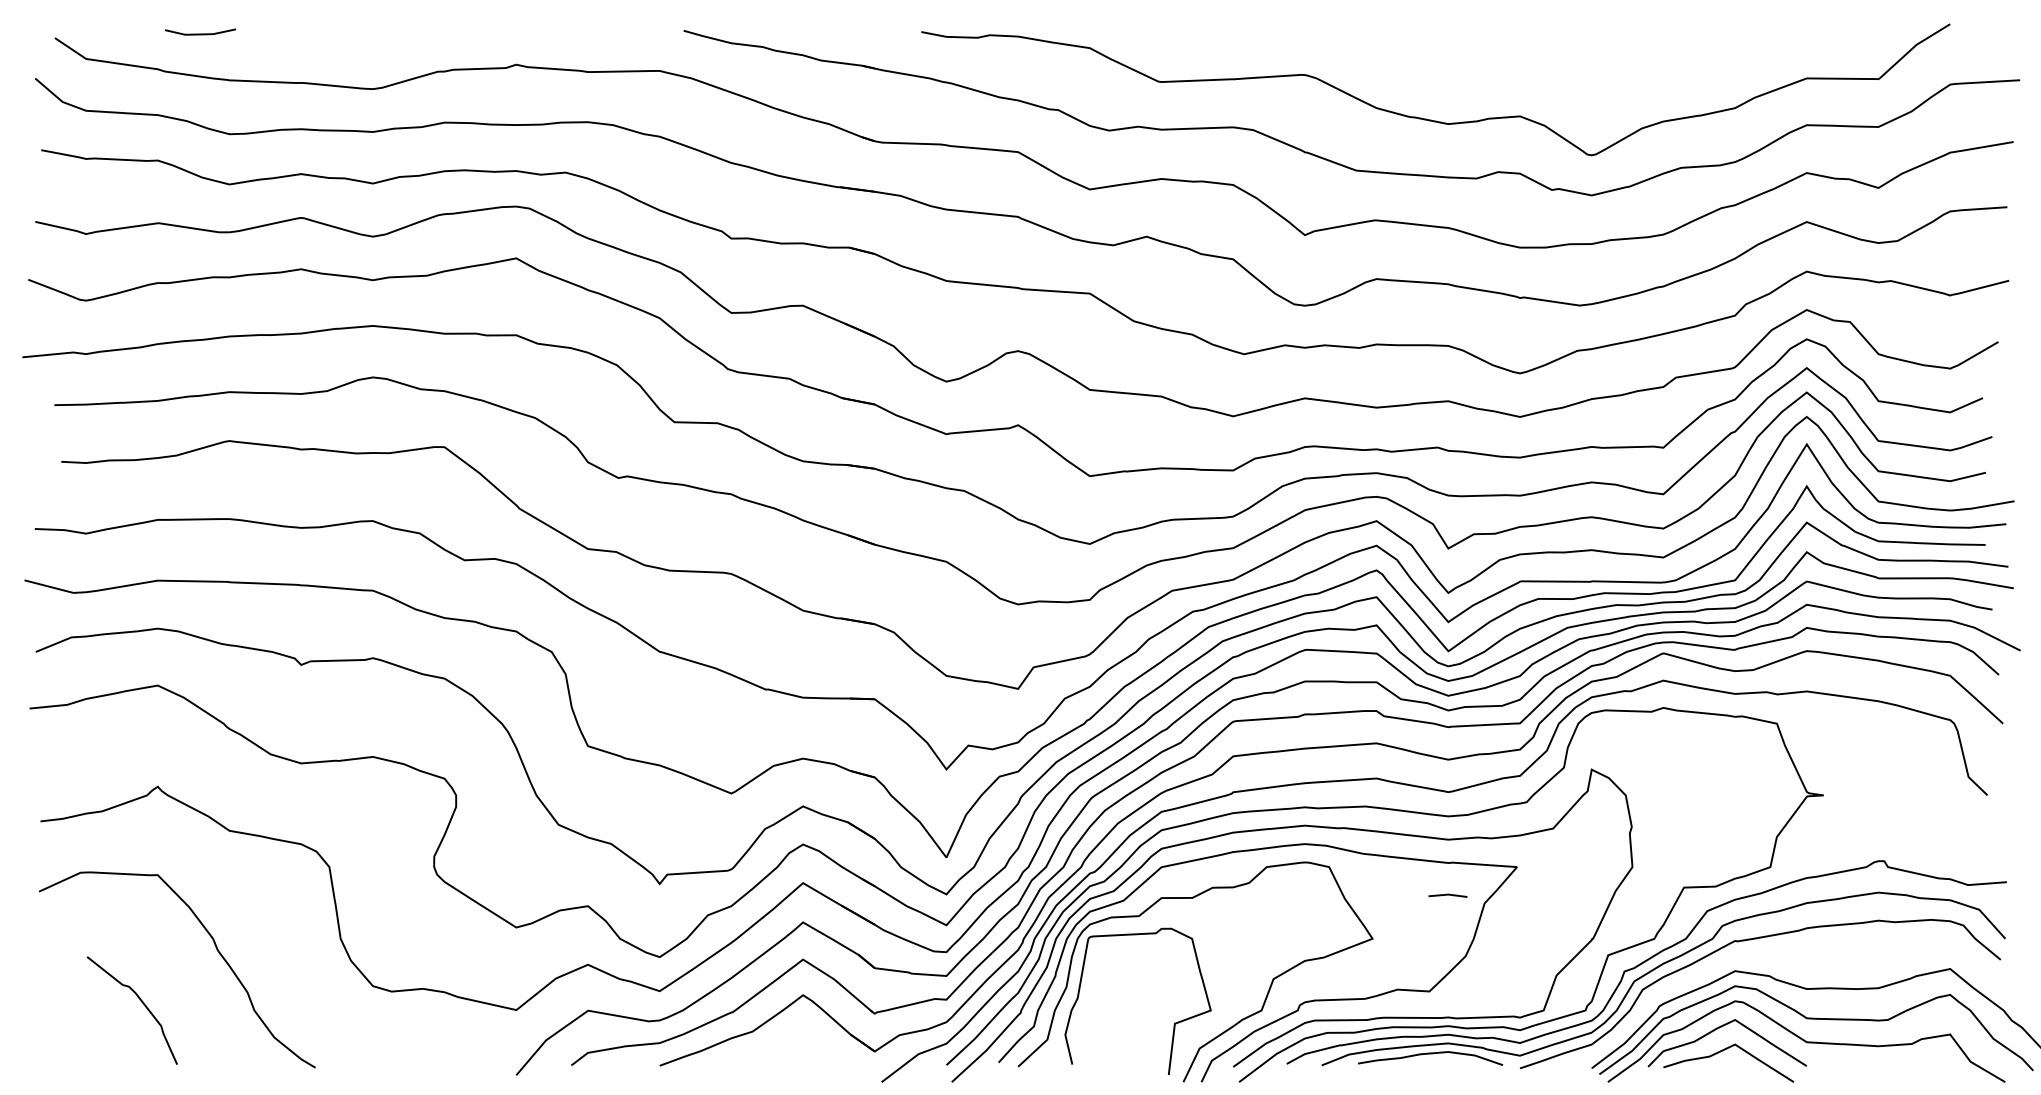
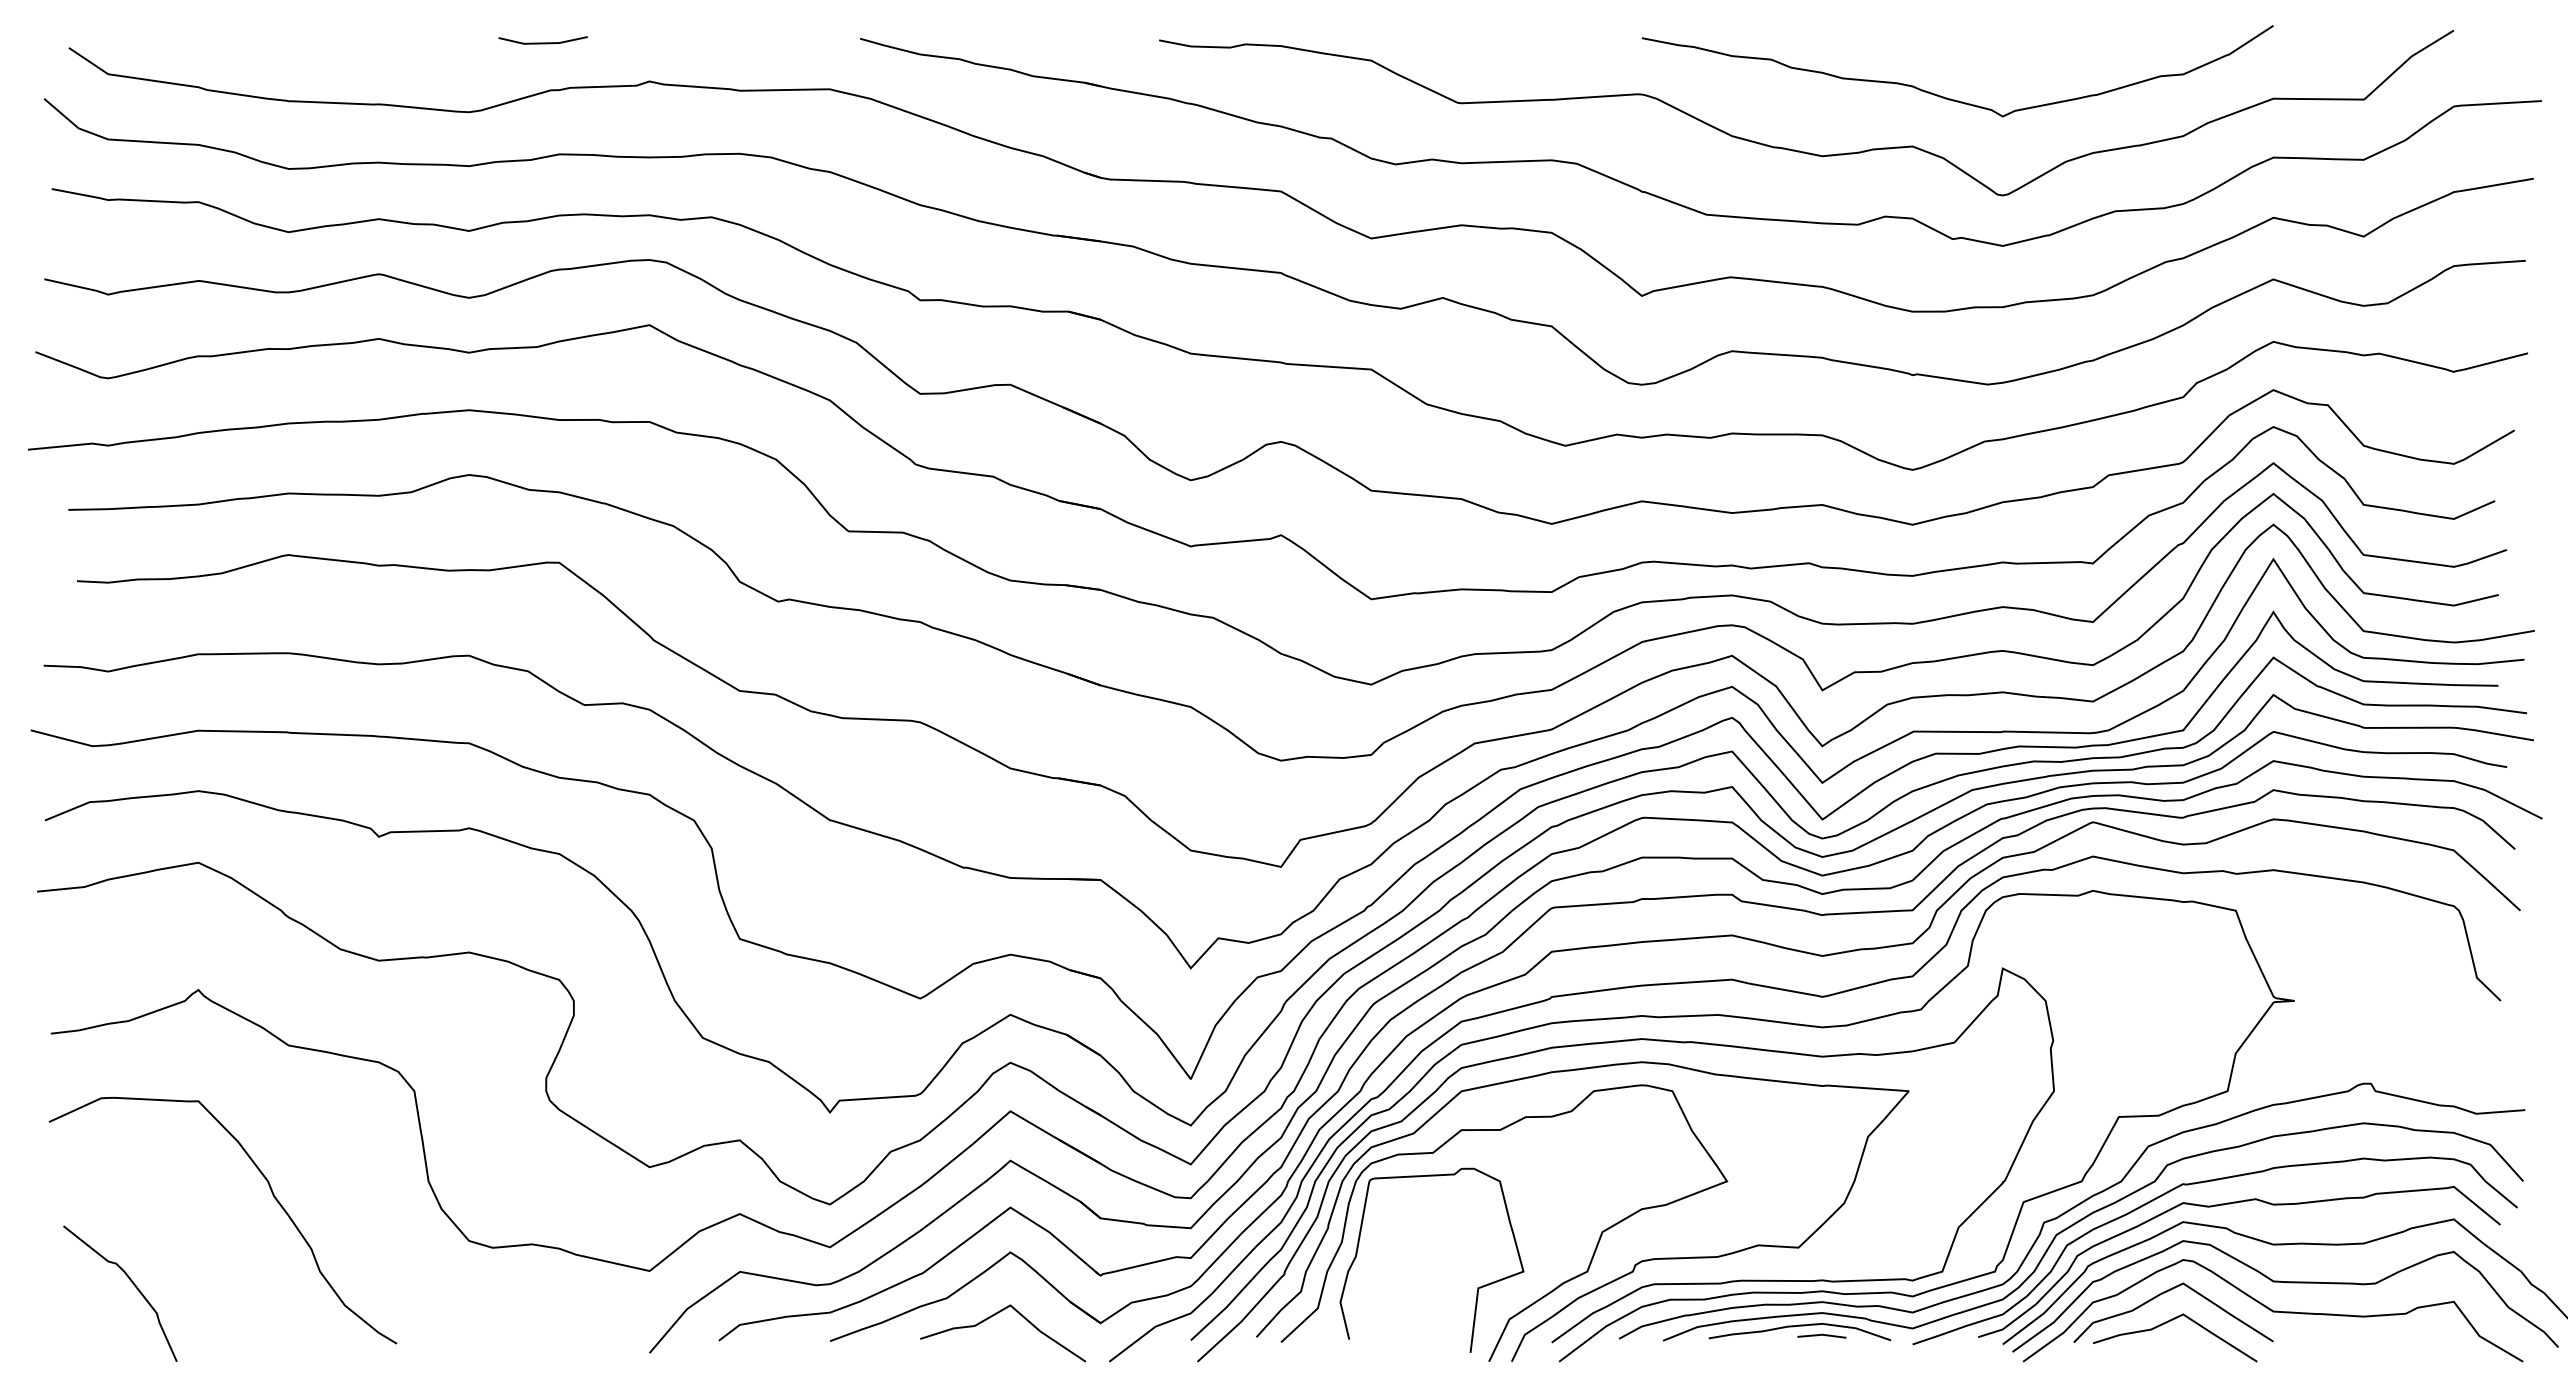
line: (199, 33) -> (542, 42), moved
curve: (1547, 77) -> (1947, 97), added
line: (1447, 895) -> (1821, 1335), moved
curve: (1772, 957) -> (2230, 1204), added
curve: (142, 1004) -> (133, 1285), moved
curve: (791, 1045) -> (995, 1315), added

